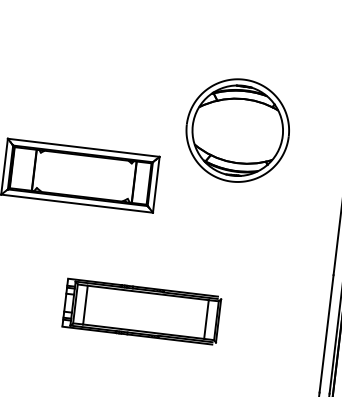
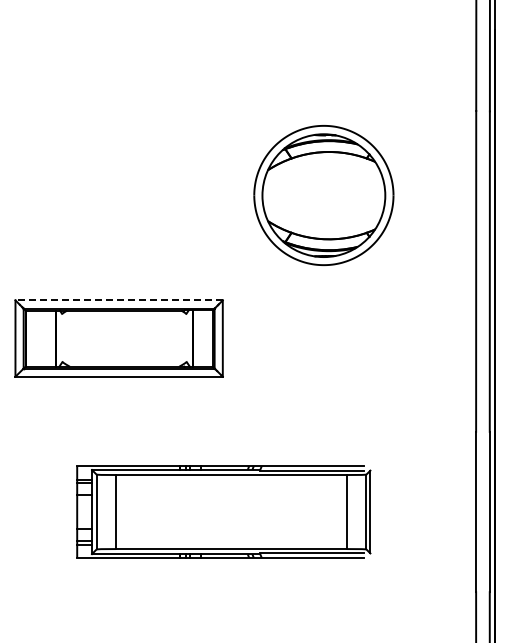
part: (237, 130) -> (323, 195), moved
line: (84, 147) -> (119, 300), solid -> dashed
part: (141, 311) -> (223, 511), size x1.4

